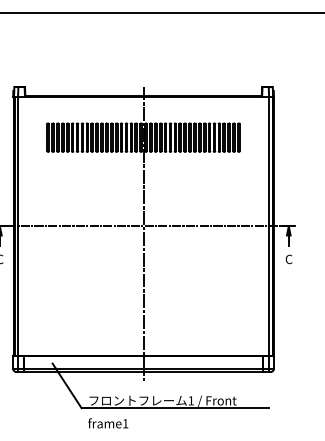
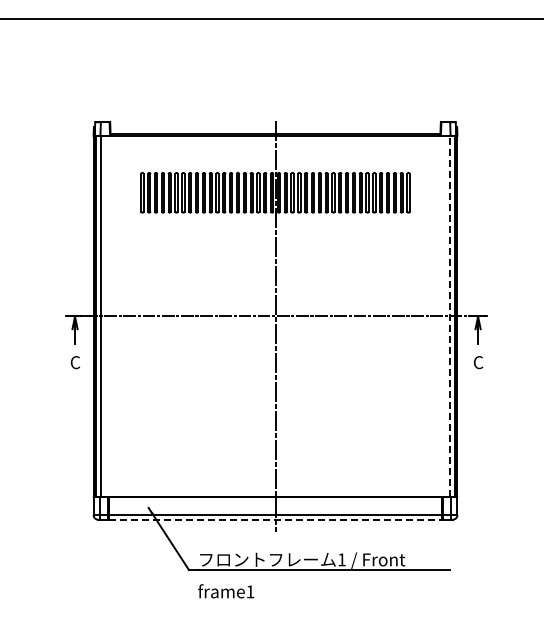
line: (269, 225) -> (450, 315), solid -> dashed
line: (143, 371) -> (275, 519), solid -> dashed

